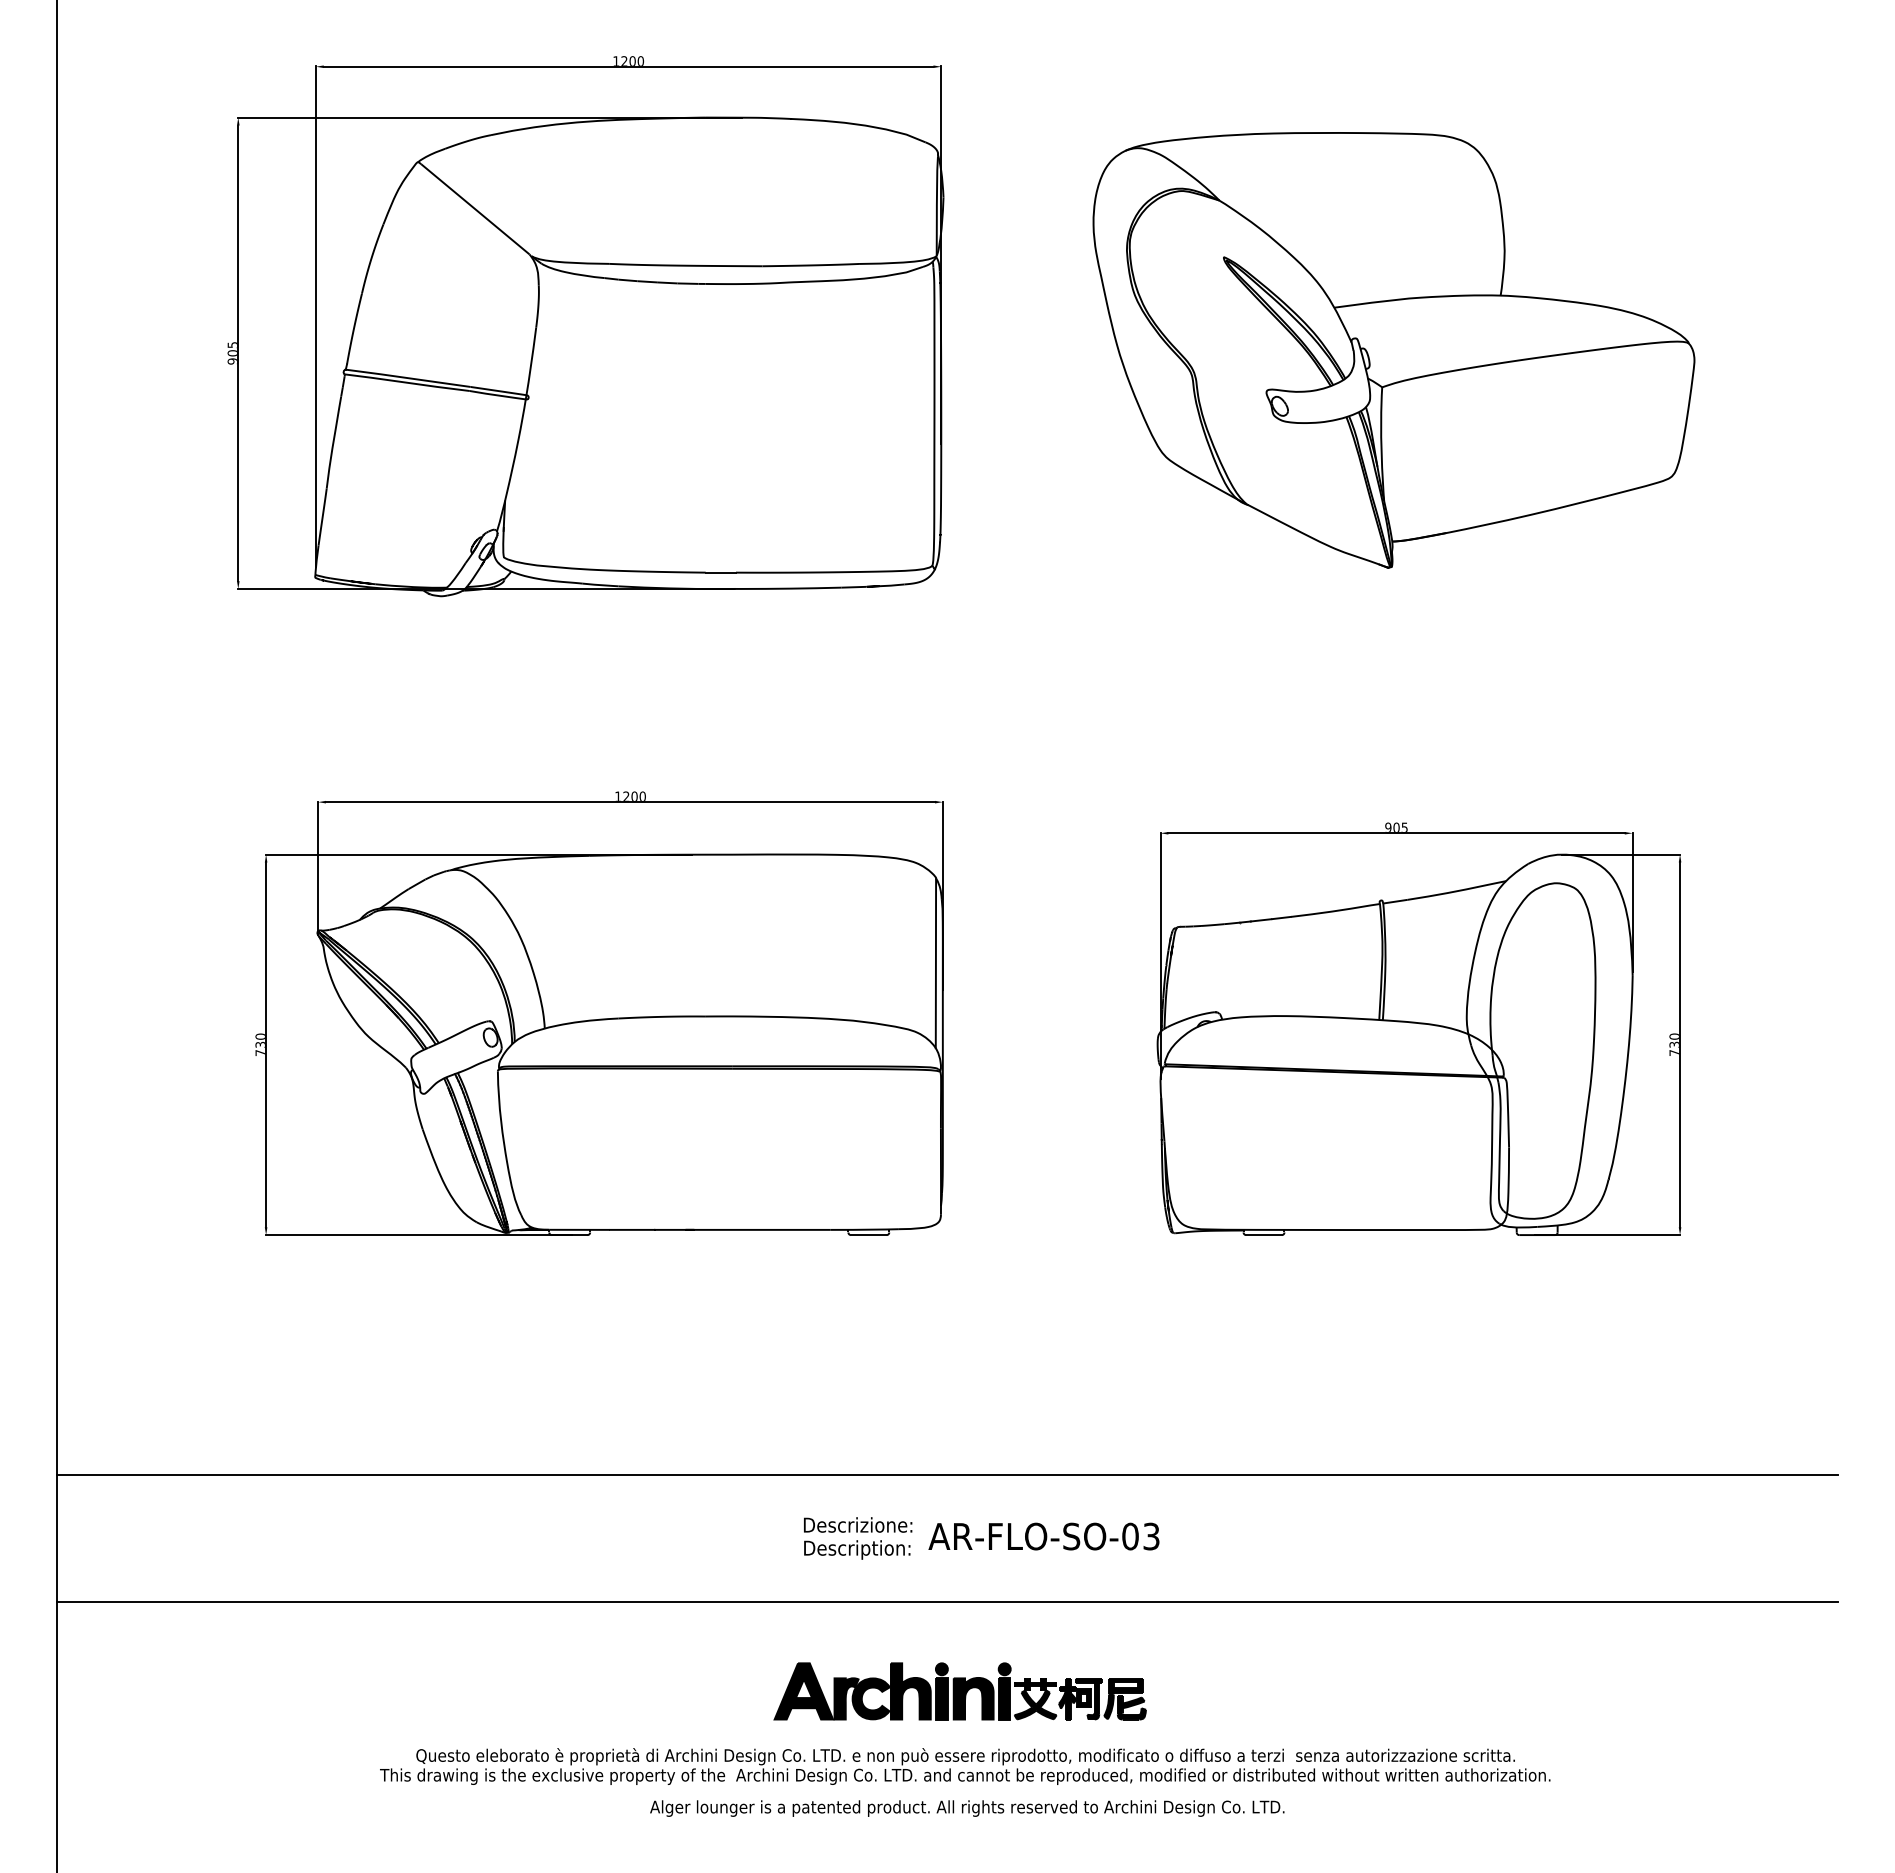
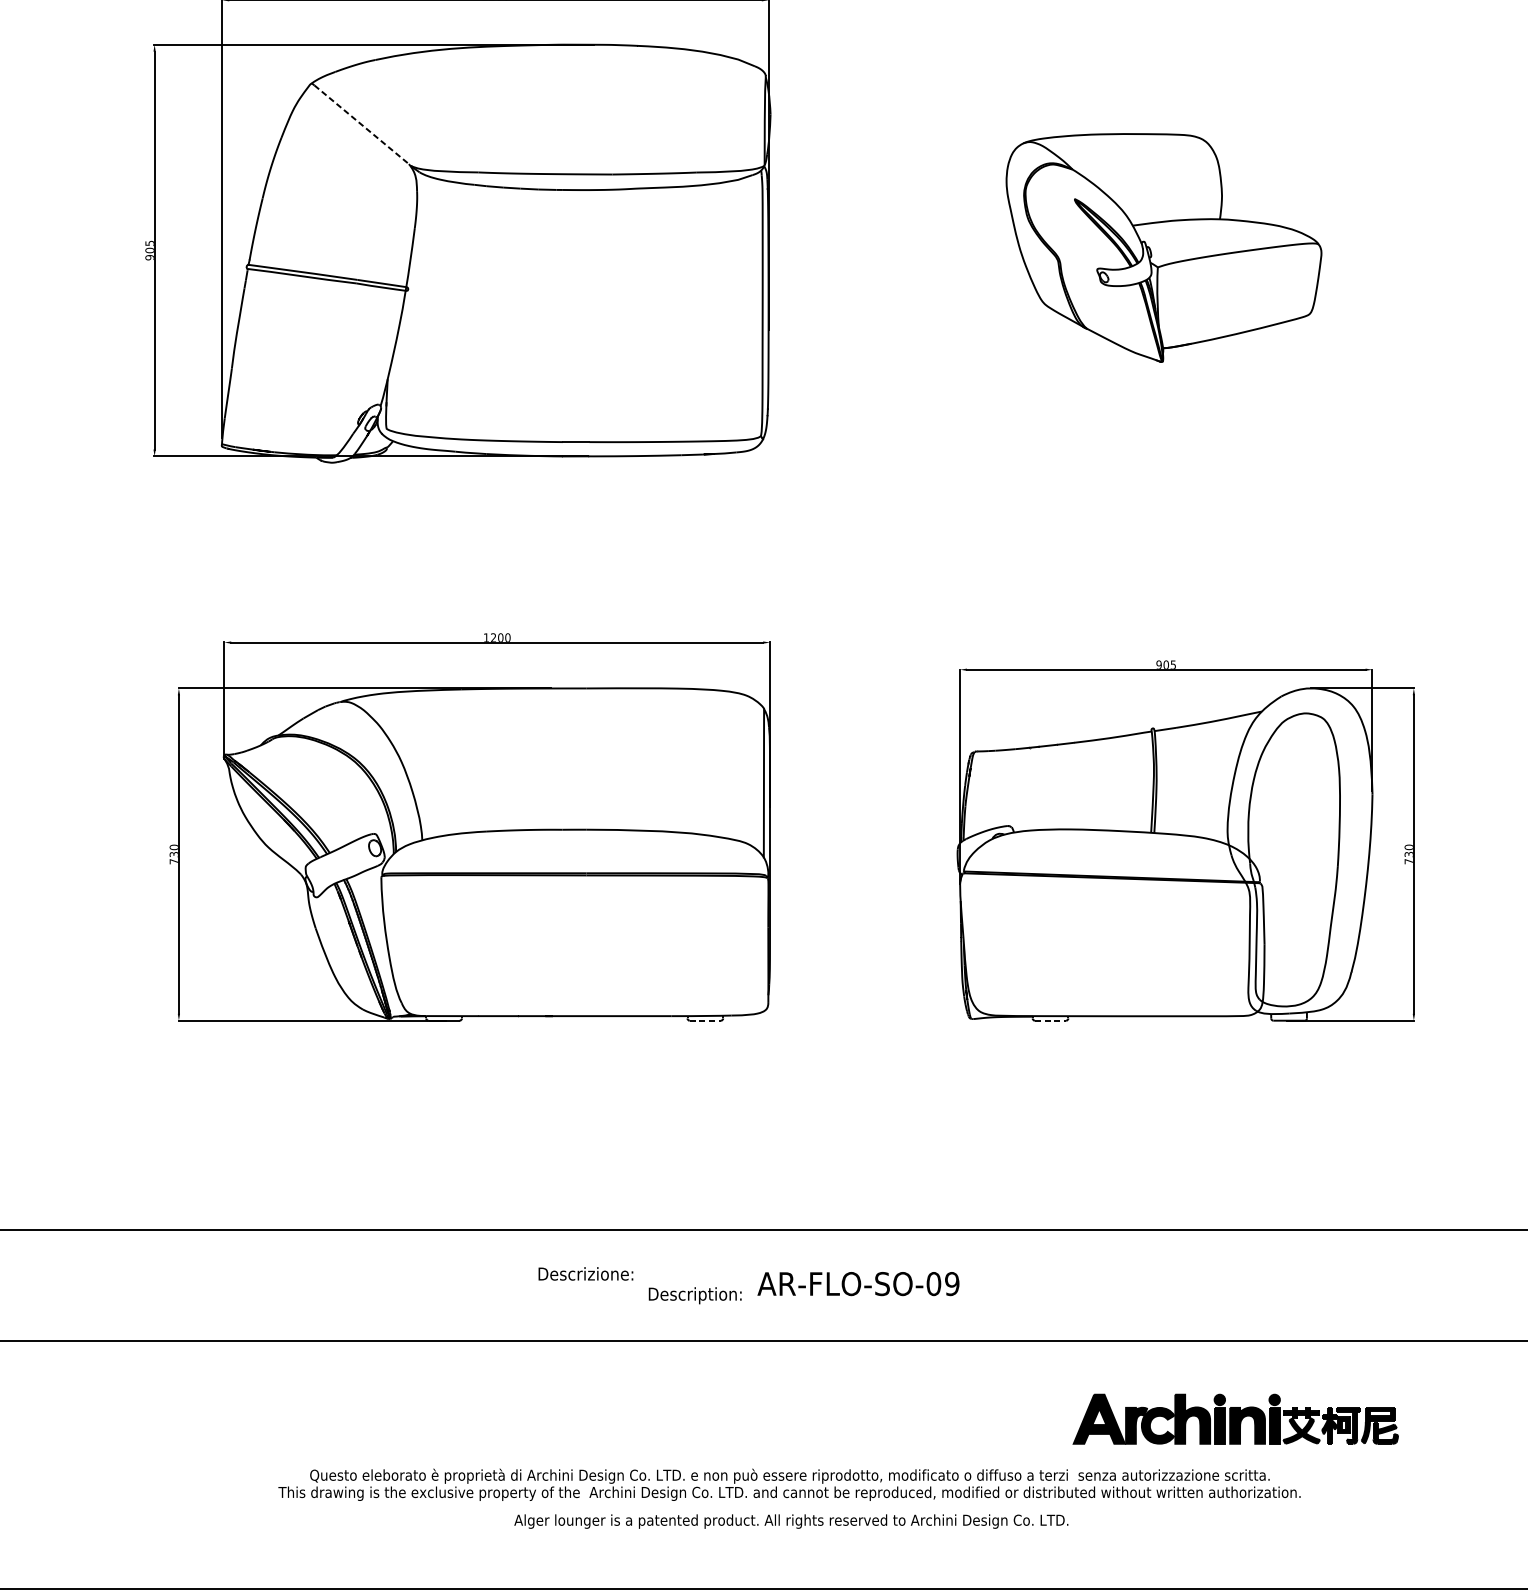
line: (475, 209) -> (361, 124), solid -> dashed
part: (1393, 350) -> (1163, 248), size x0.6
line: (868, 1235) -> (705, 1021), solid -> dashed
line: (1264, 1235) -> (1050, 1021), solid -> dashed
text: (858, 1524) -> (586, 1273), moved
text: (1151, 1536) -> (952, 1283), AR-FLO-SO-03 -> AR-FLO-SO-09
part: (959, 1691) -> (1235, 1419), moved

